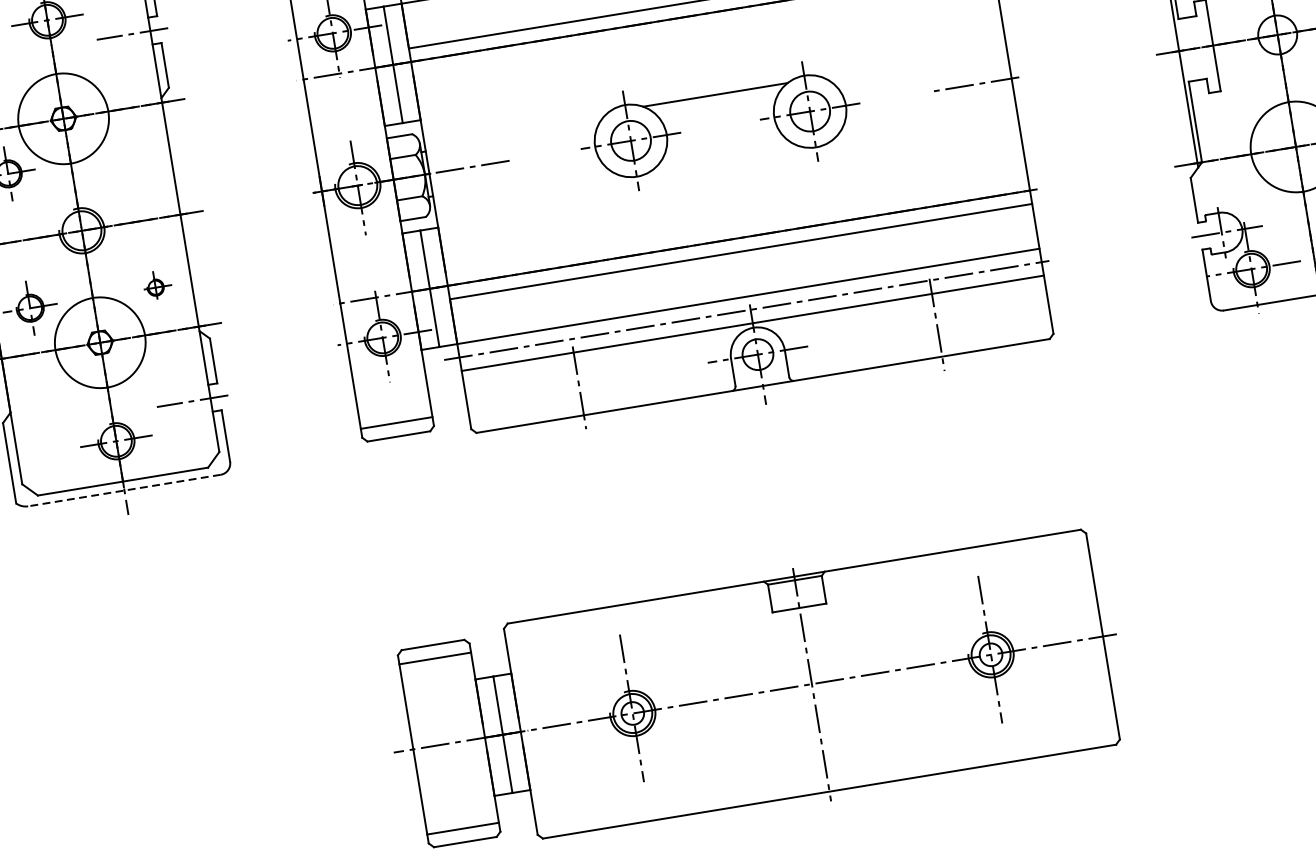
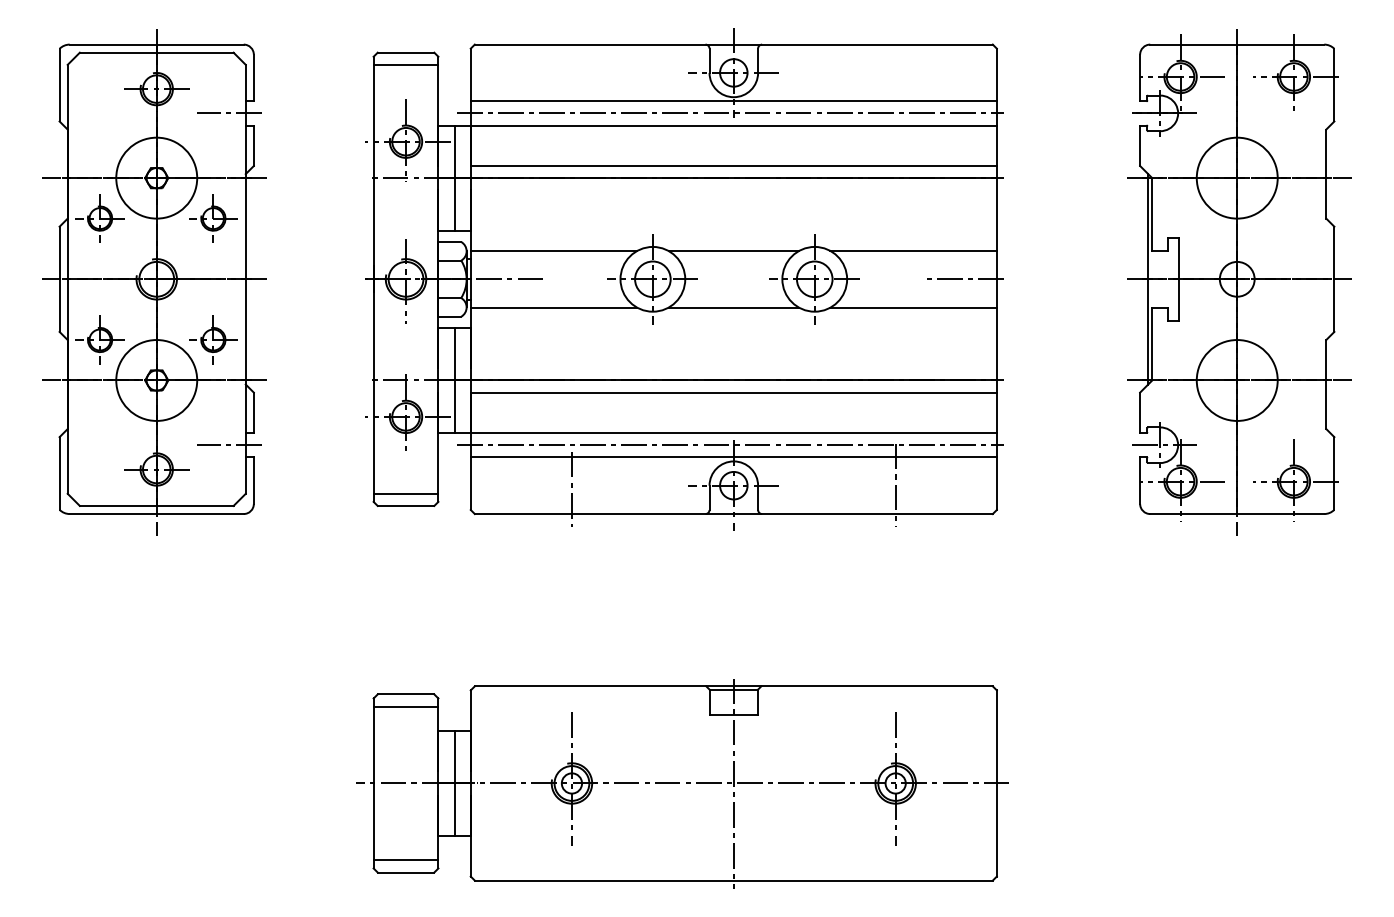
line: (914, 62) -> (913, 251), added
line: (924, 124) -> (913, 307), added
line: (515, 128) -> (553, 251), added
part: (133, 153) -> (213, 218), added
line: (725, 157) -> (733, 307), added
line: (526, 190) -> (553, 307), added
part: (155, 287) -> (213, 339), size x1.67
line: (124, 491) -> (156, 514), dashed -> solid

